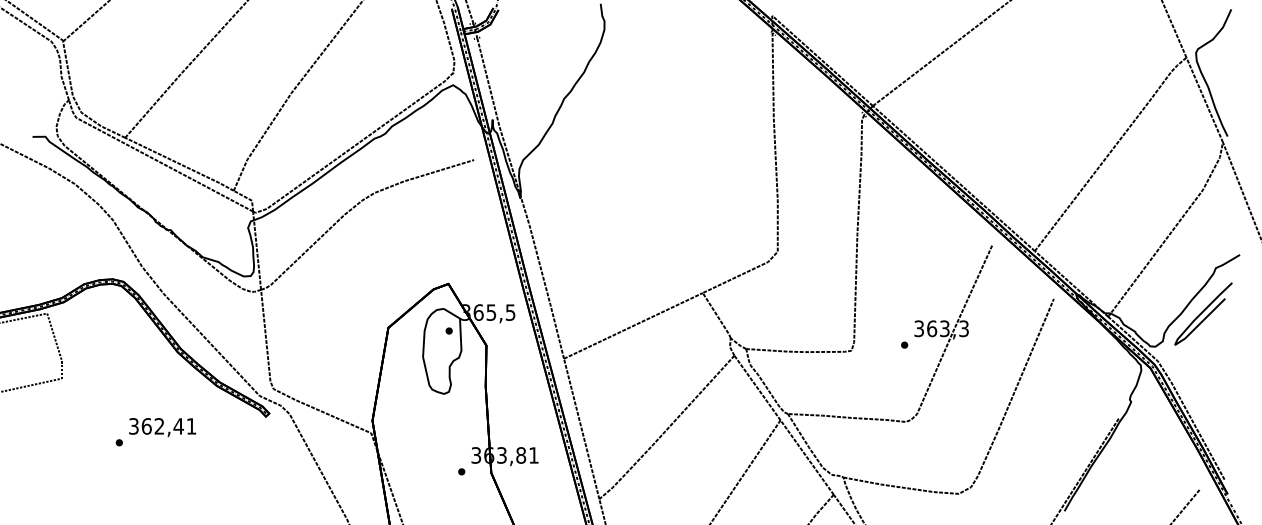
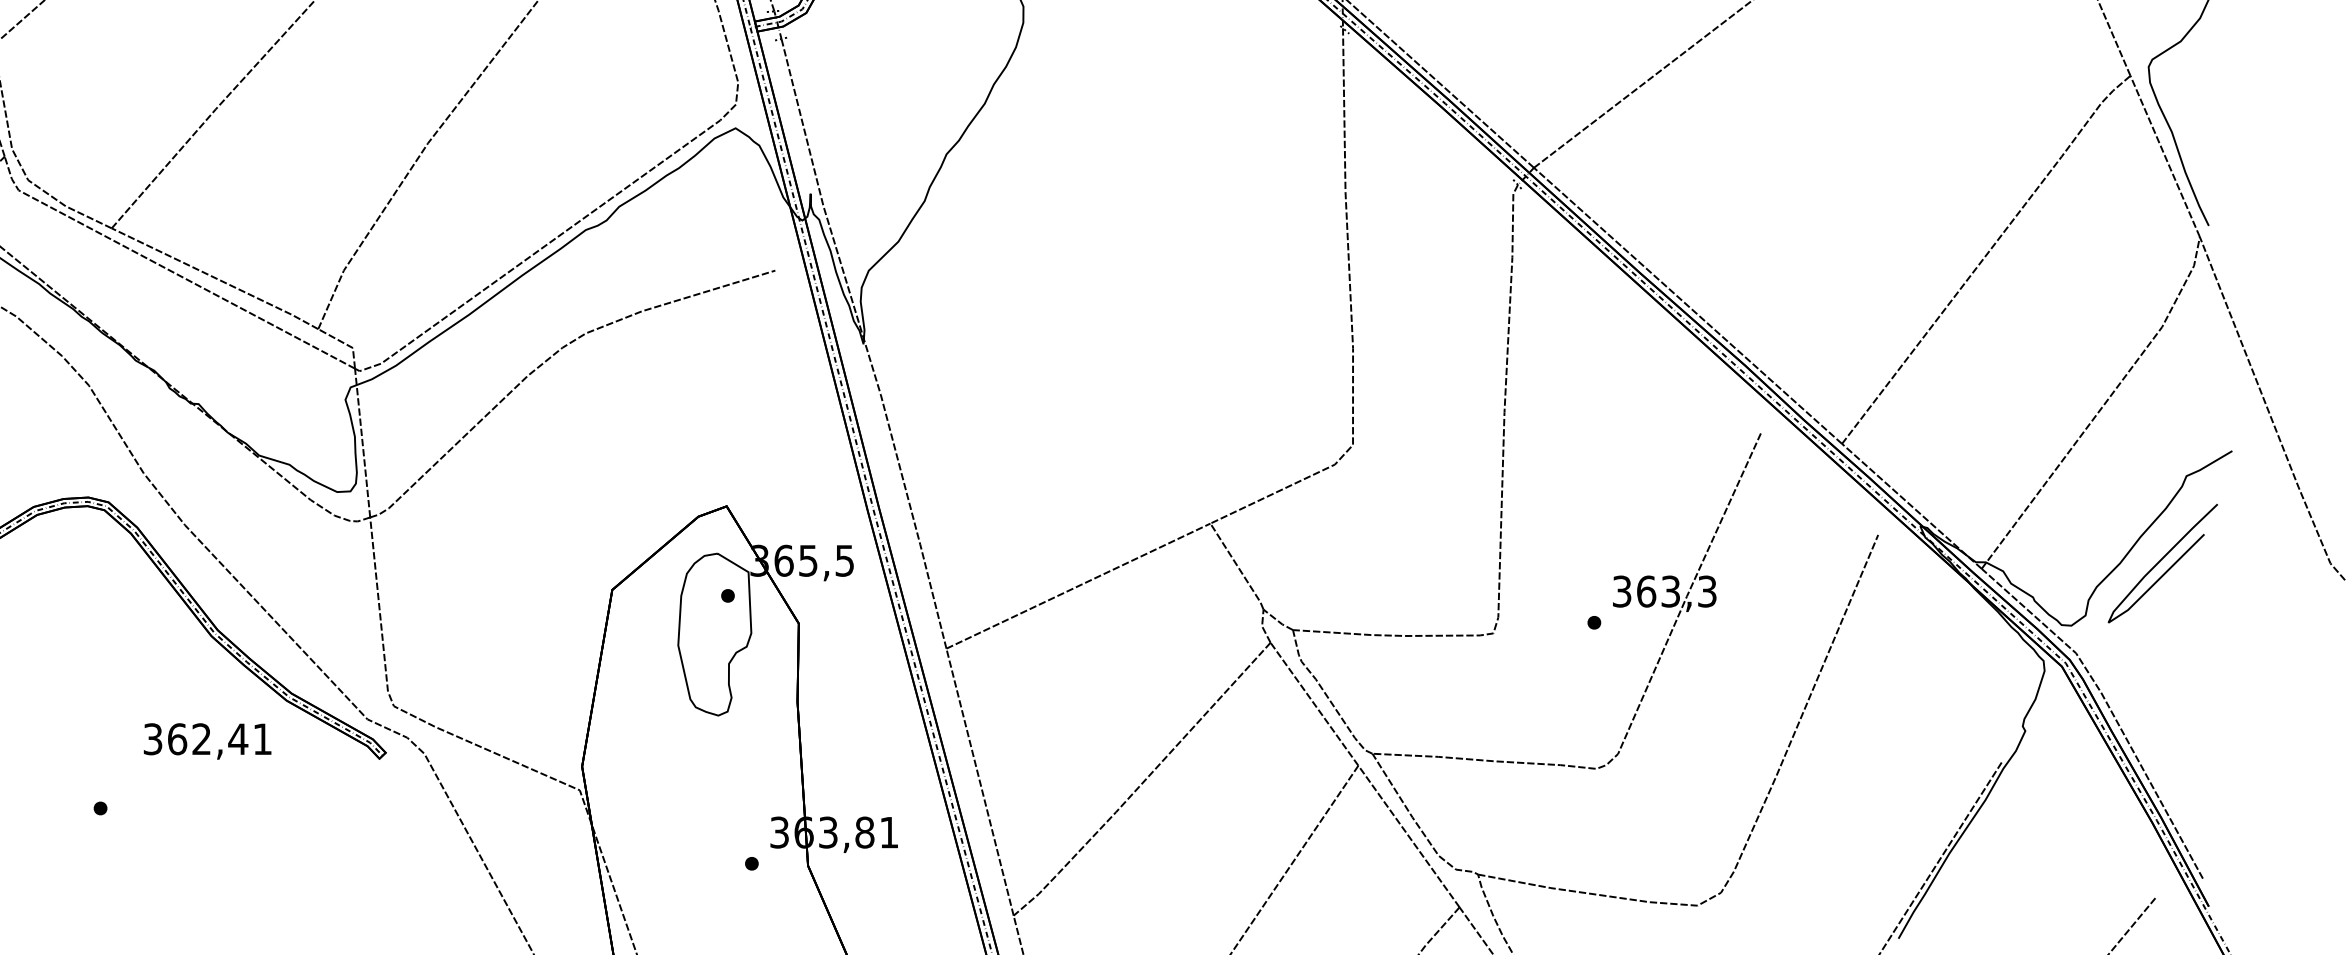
text: (162, 427) -> (207, 741), moved

